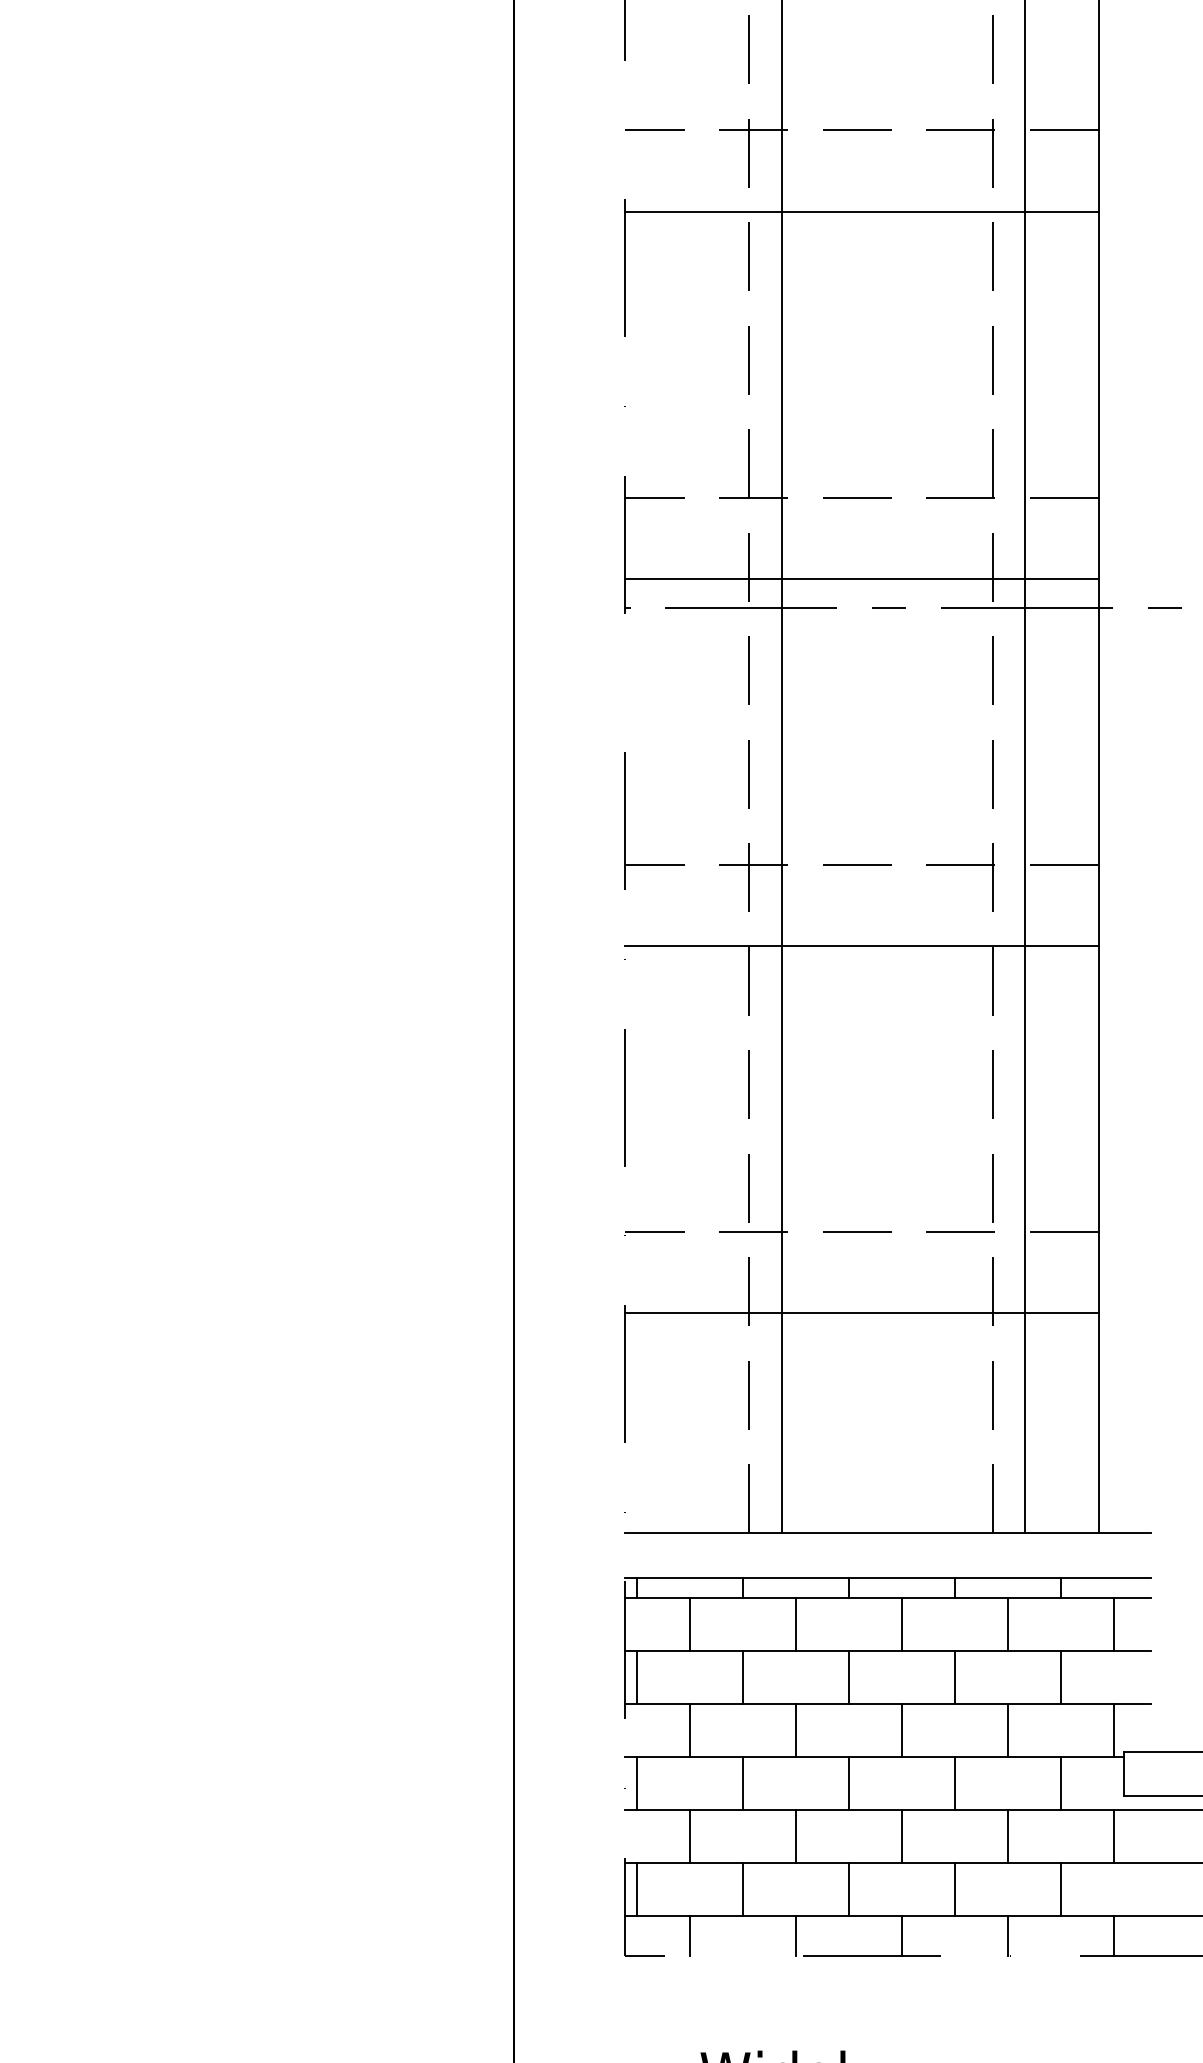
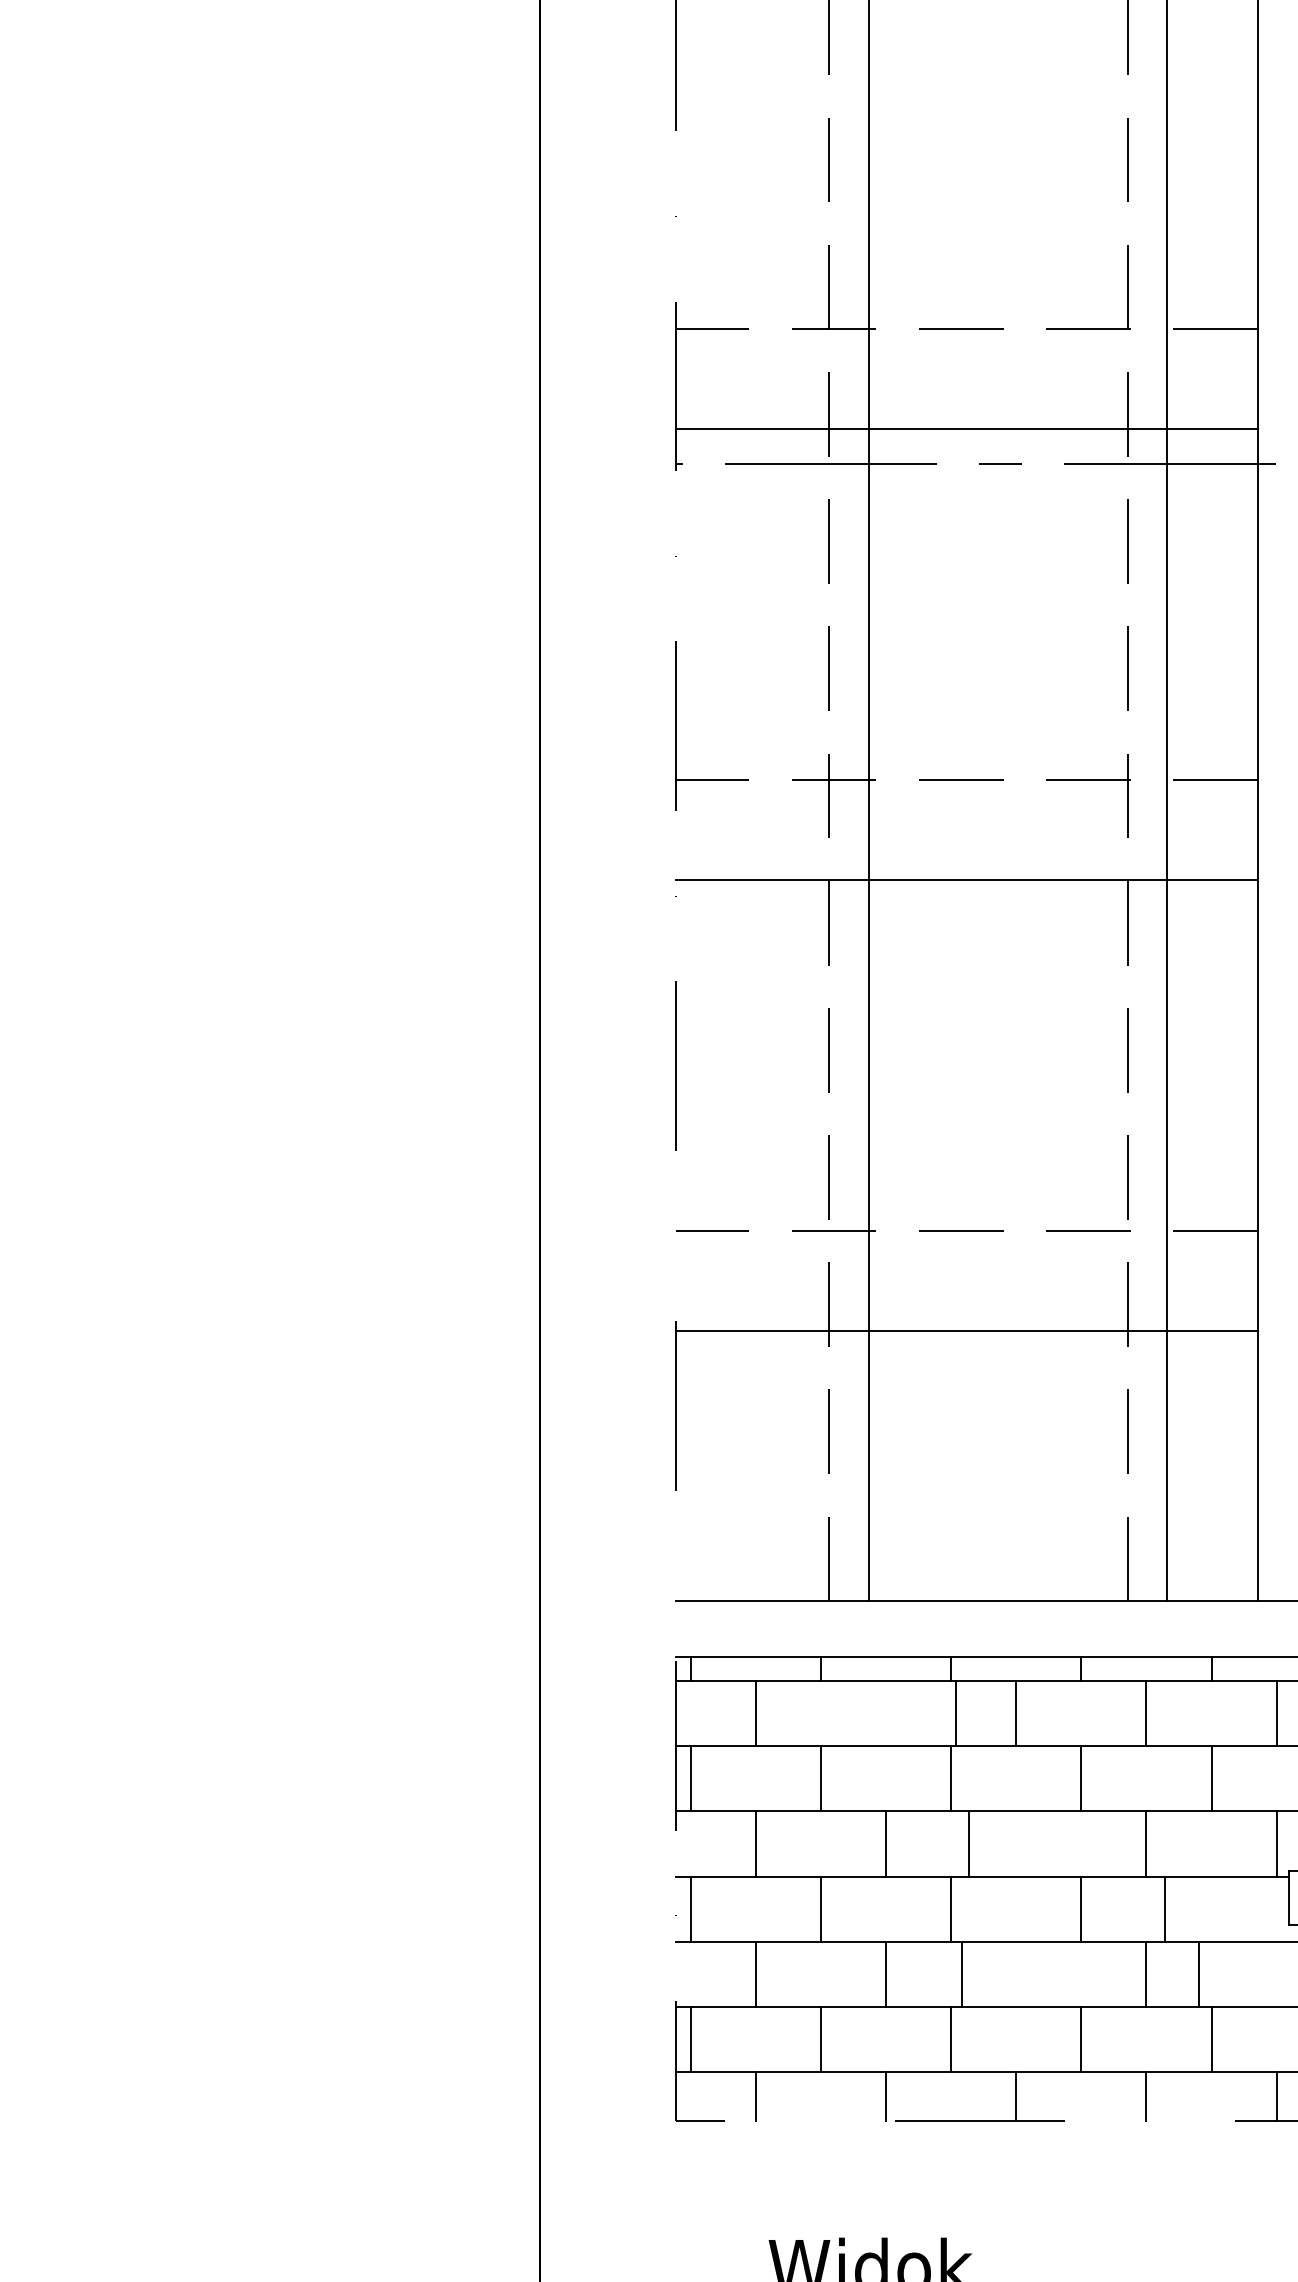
line: (795, 1623) -> (955, 1712), moved
line: (901, 1729) -> (969, 1842), moved
line: (1060, 1782) -> (1164, 1908), moved
line: (901, 1835) -> (961, 1973), moved
line: (1113, 1835) -> (1198, 1973), moved

